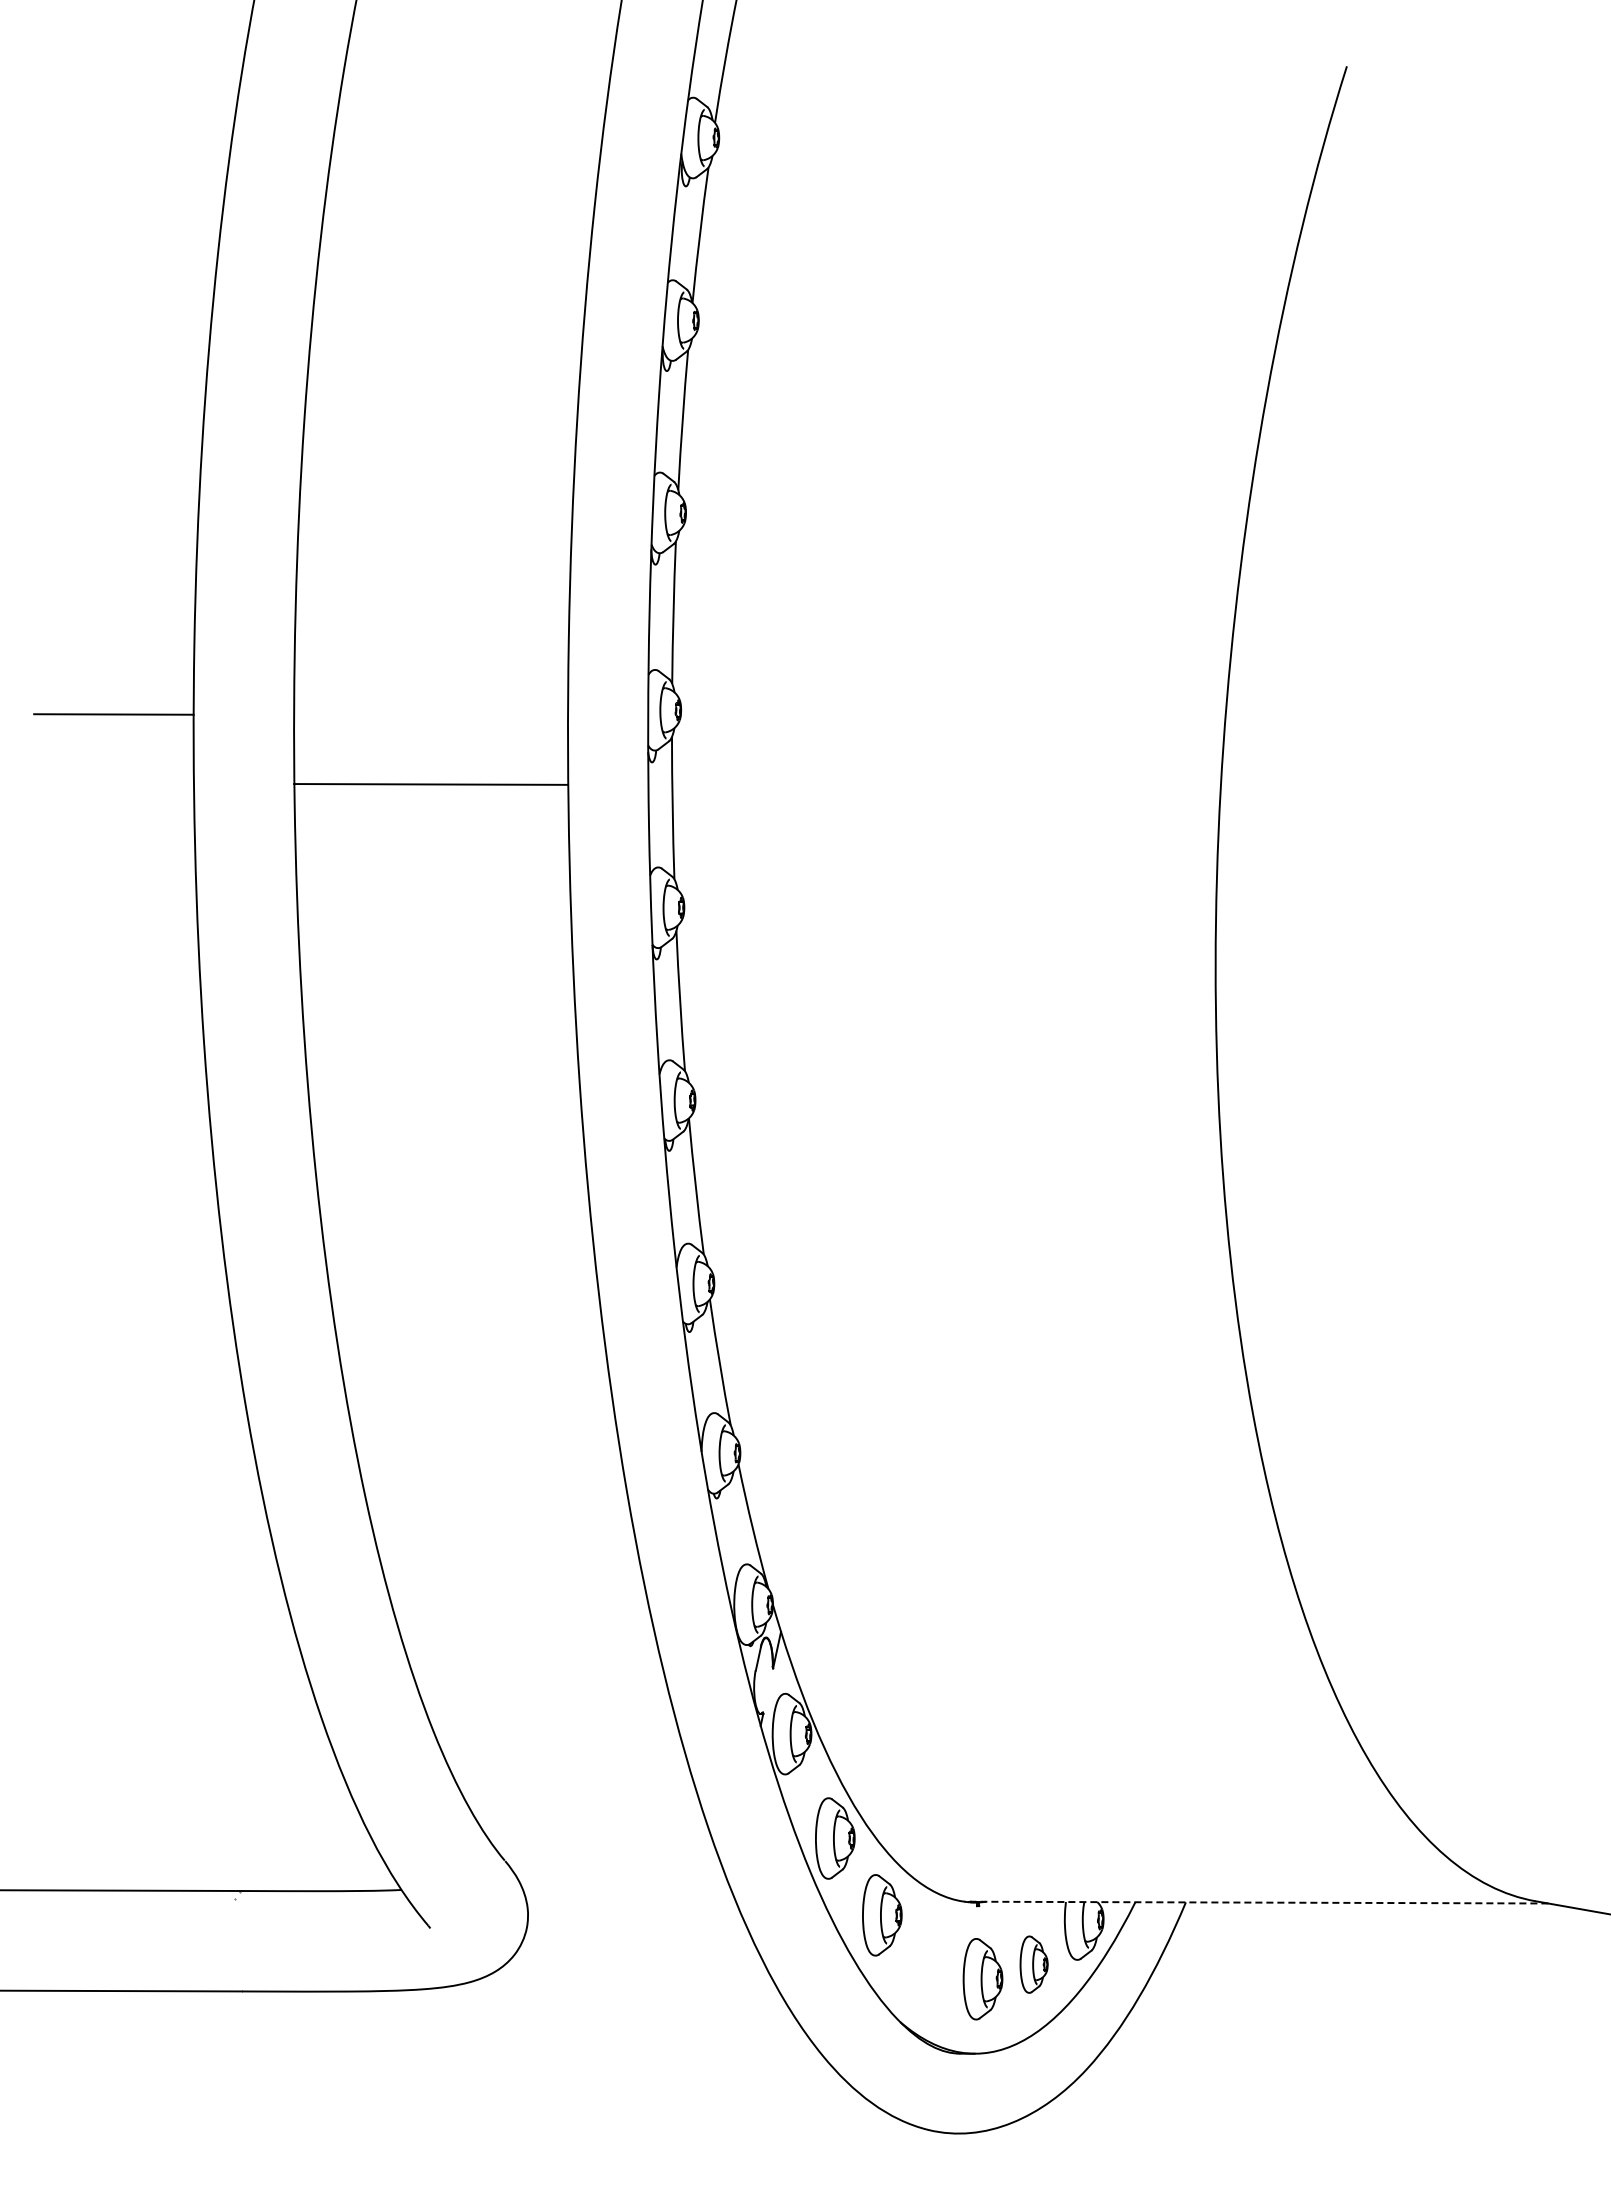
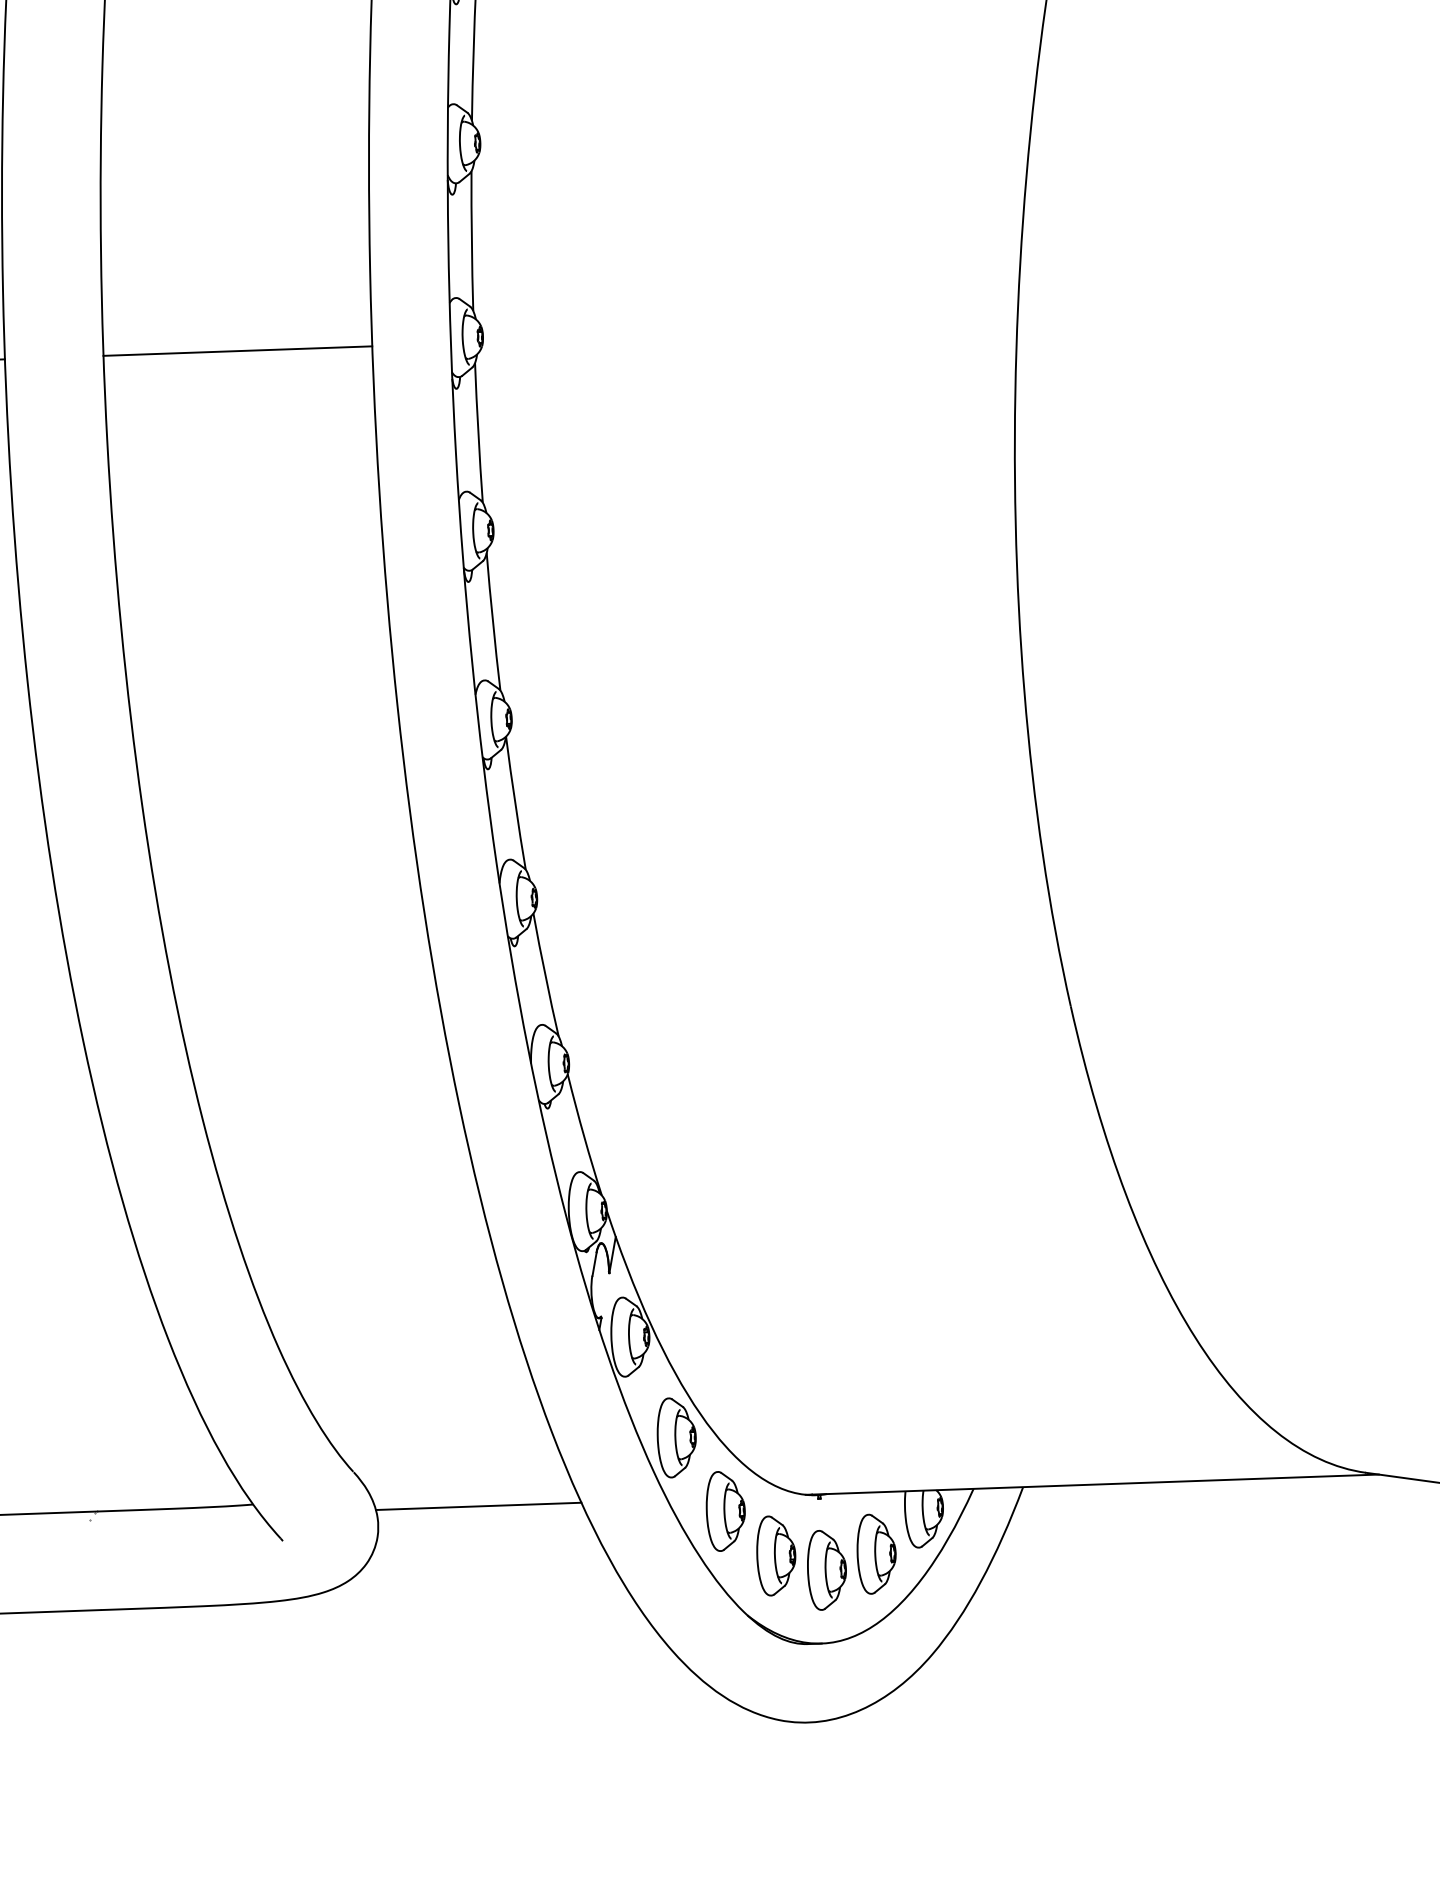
line: (431, 784) -> (238, 351), moved
line: (630, 1900) -> (478, 1506), added
line: (1255, 1902) -> (1091, 1484), dashed -> solid
part: (931, 1962) -> (775, 1555), added
part: (1033, 1964) -> (875, 1553), size x1.43

